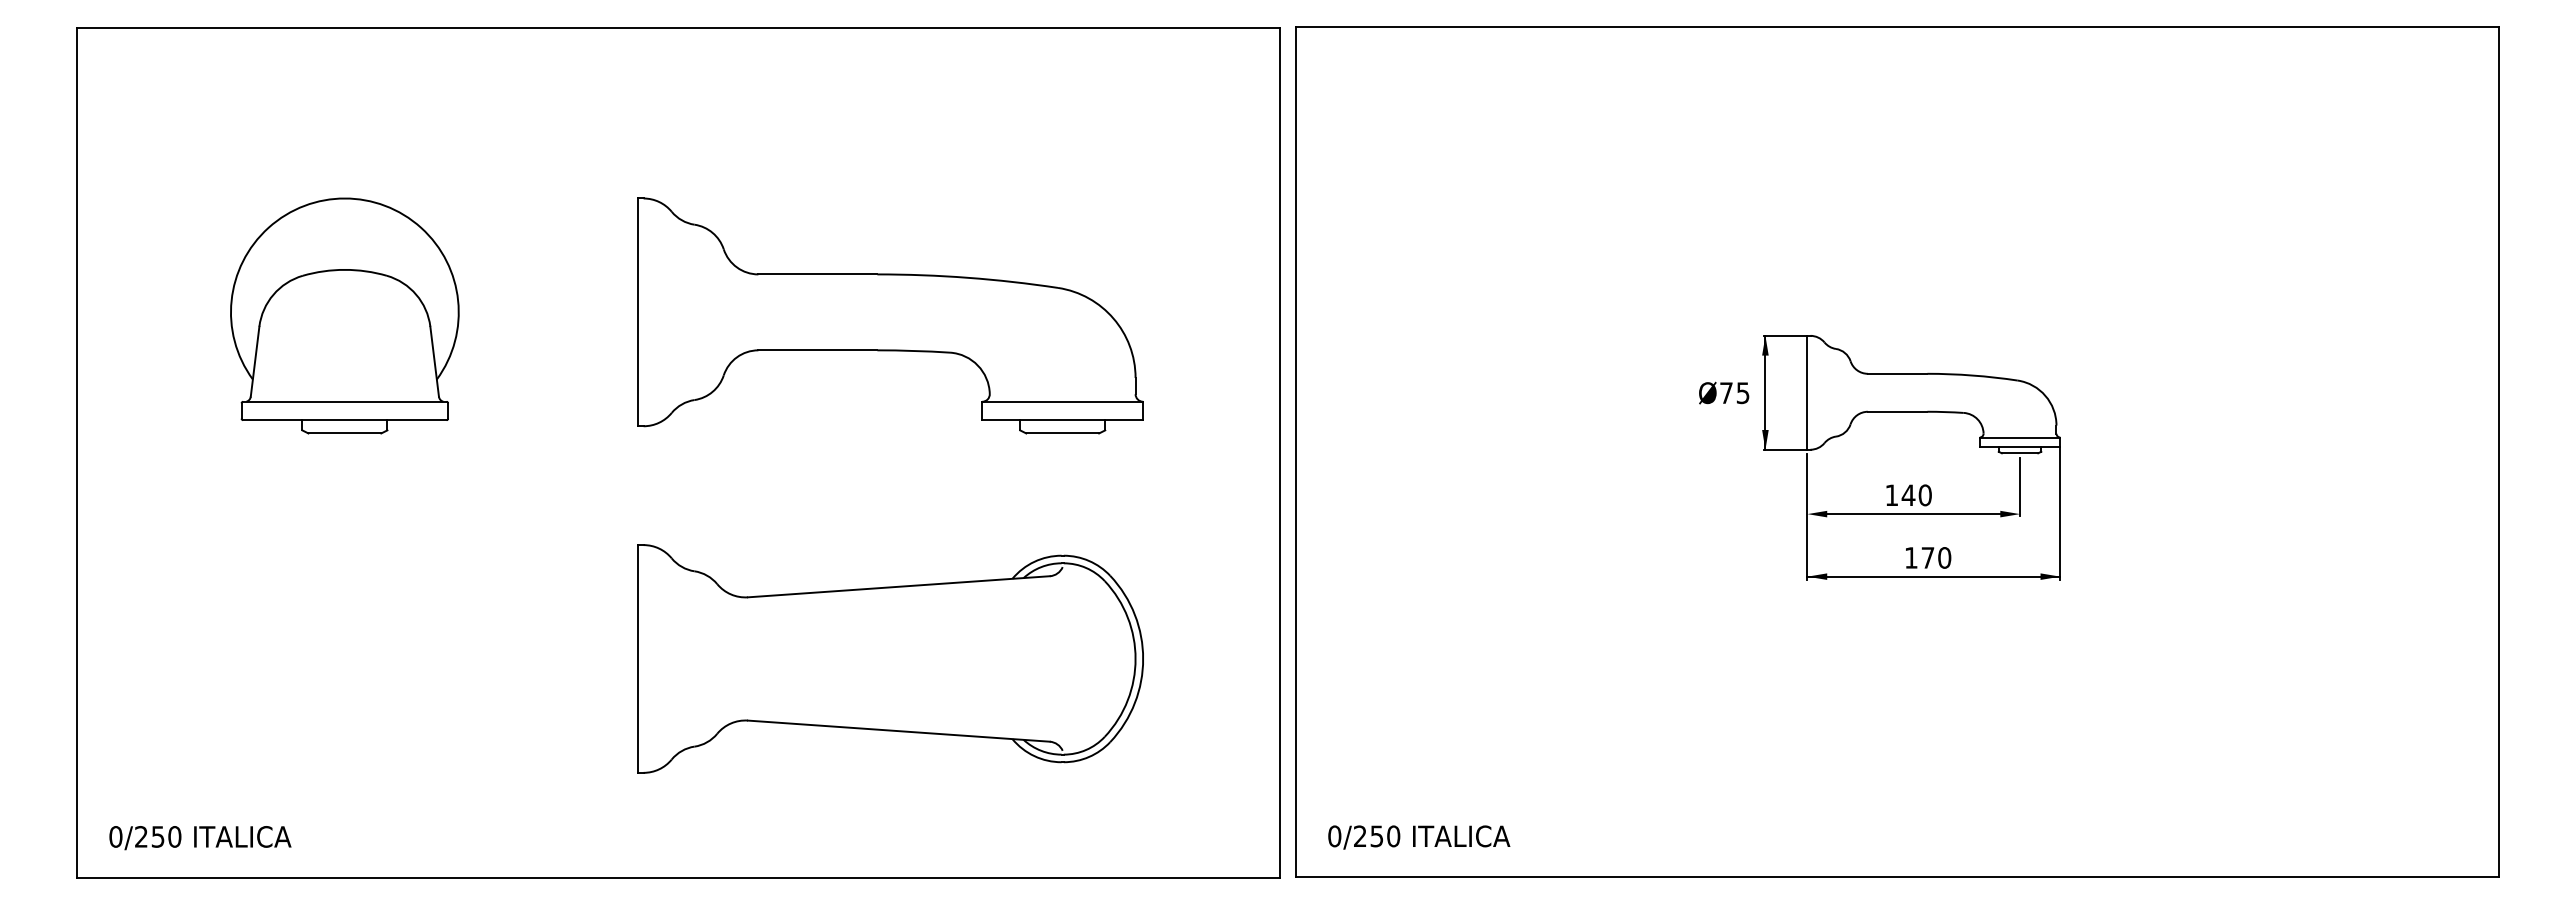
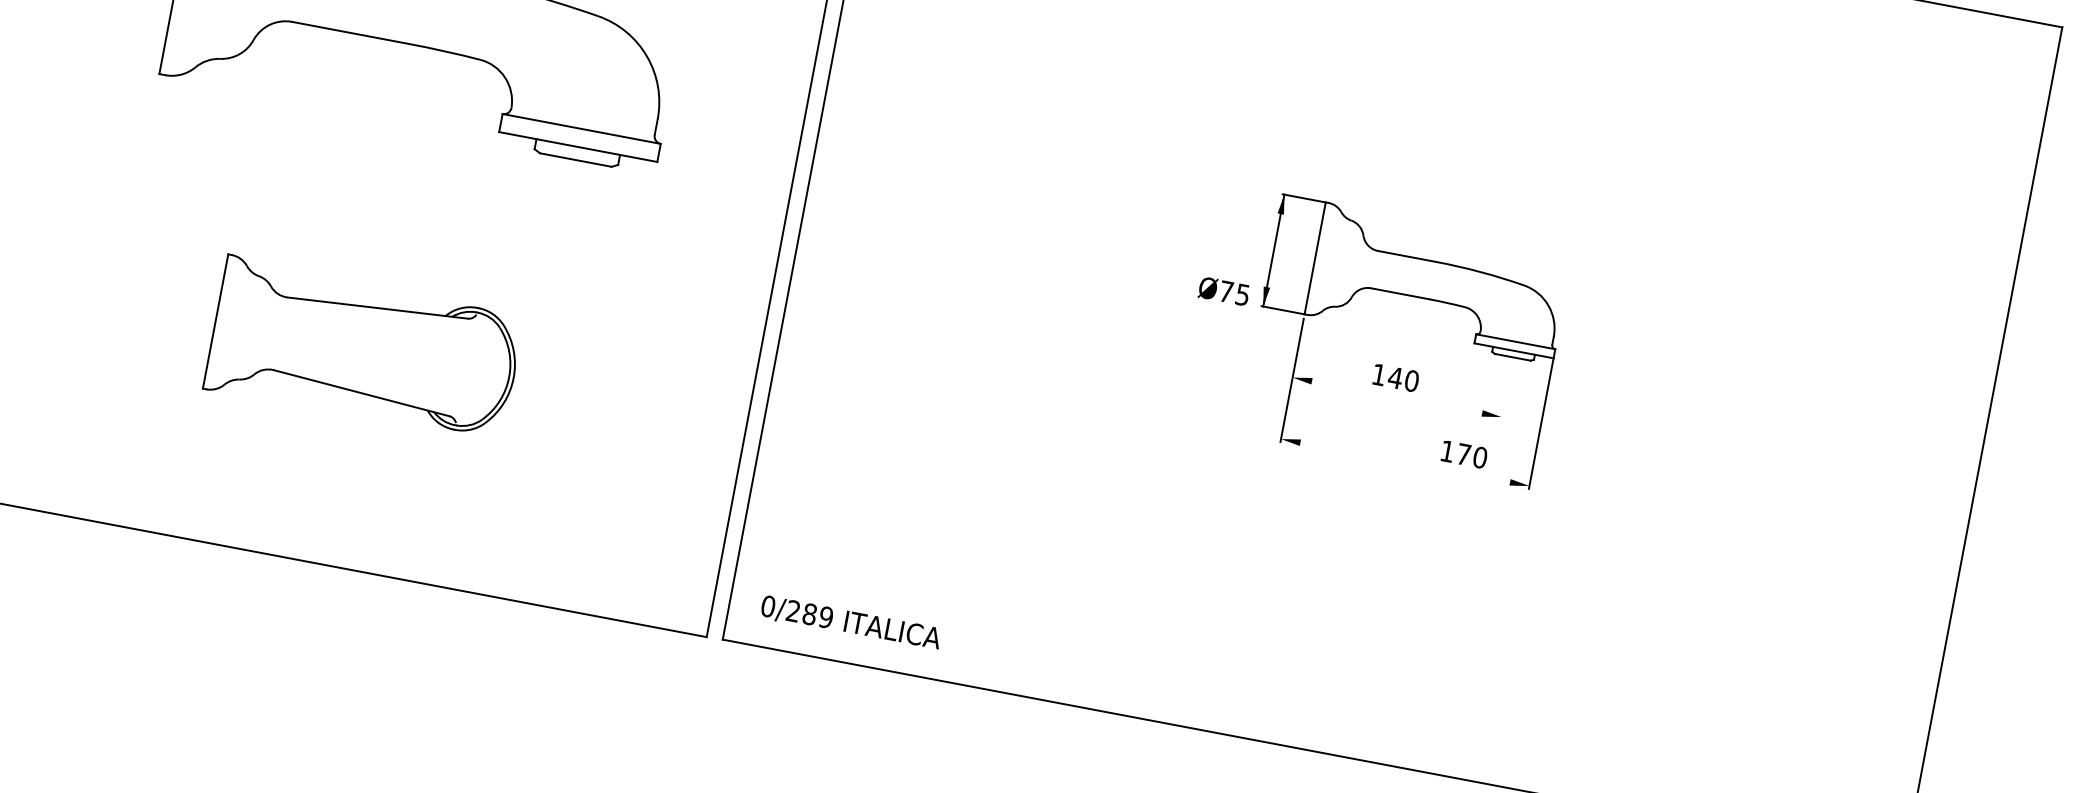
text: (1724, 392) -> (1224, 290), moved
line: (2020, 486) -> (1507, 390), removed
line: (1913, 514) -> (1396, 397), removed
text: (1928, 557) -> (1464, 454), moved
line: (1933, 576) -> (1404, 462), removed
part: (890, 658) -> (364, 349), size x0.6
text: (1385, 836) -> (818, 616), 0/250 -> 0/289

